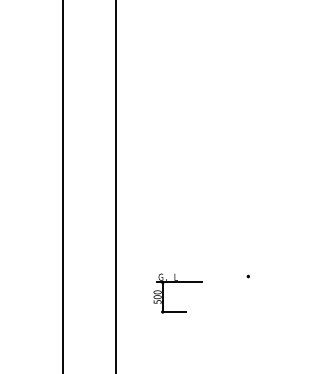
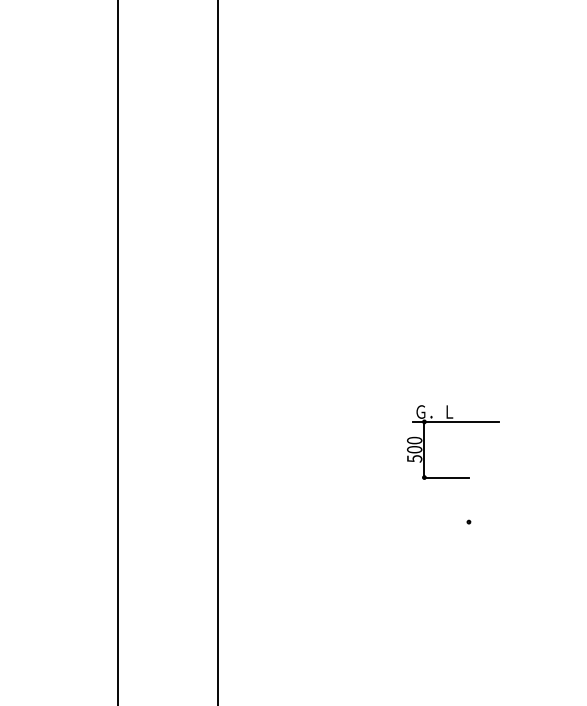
part: (177, 282) -> (452, 421), moved

